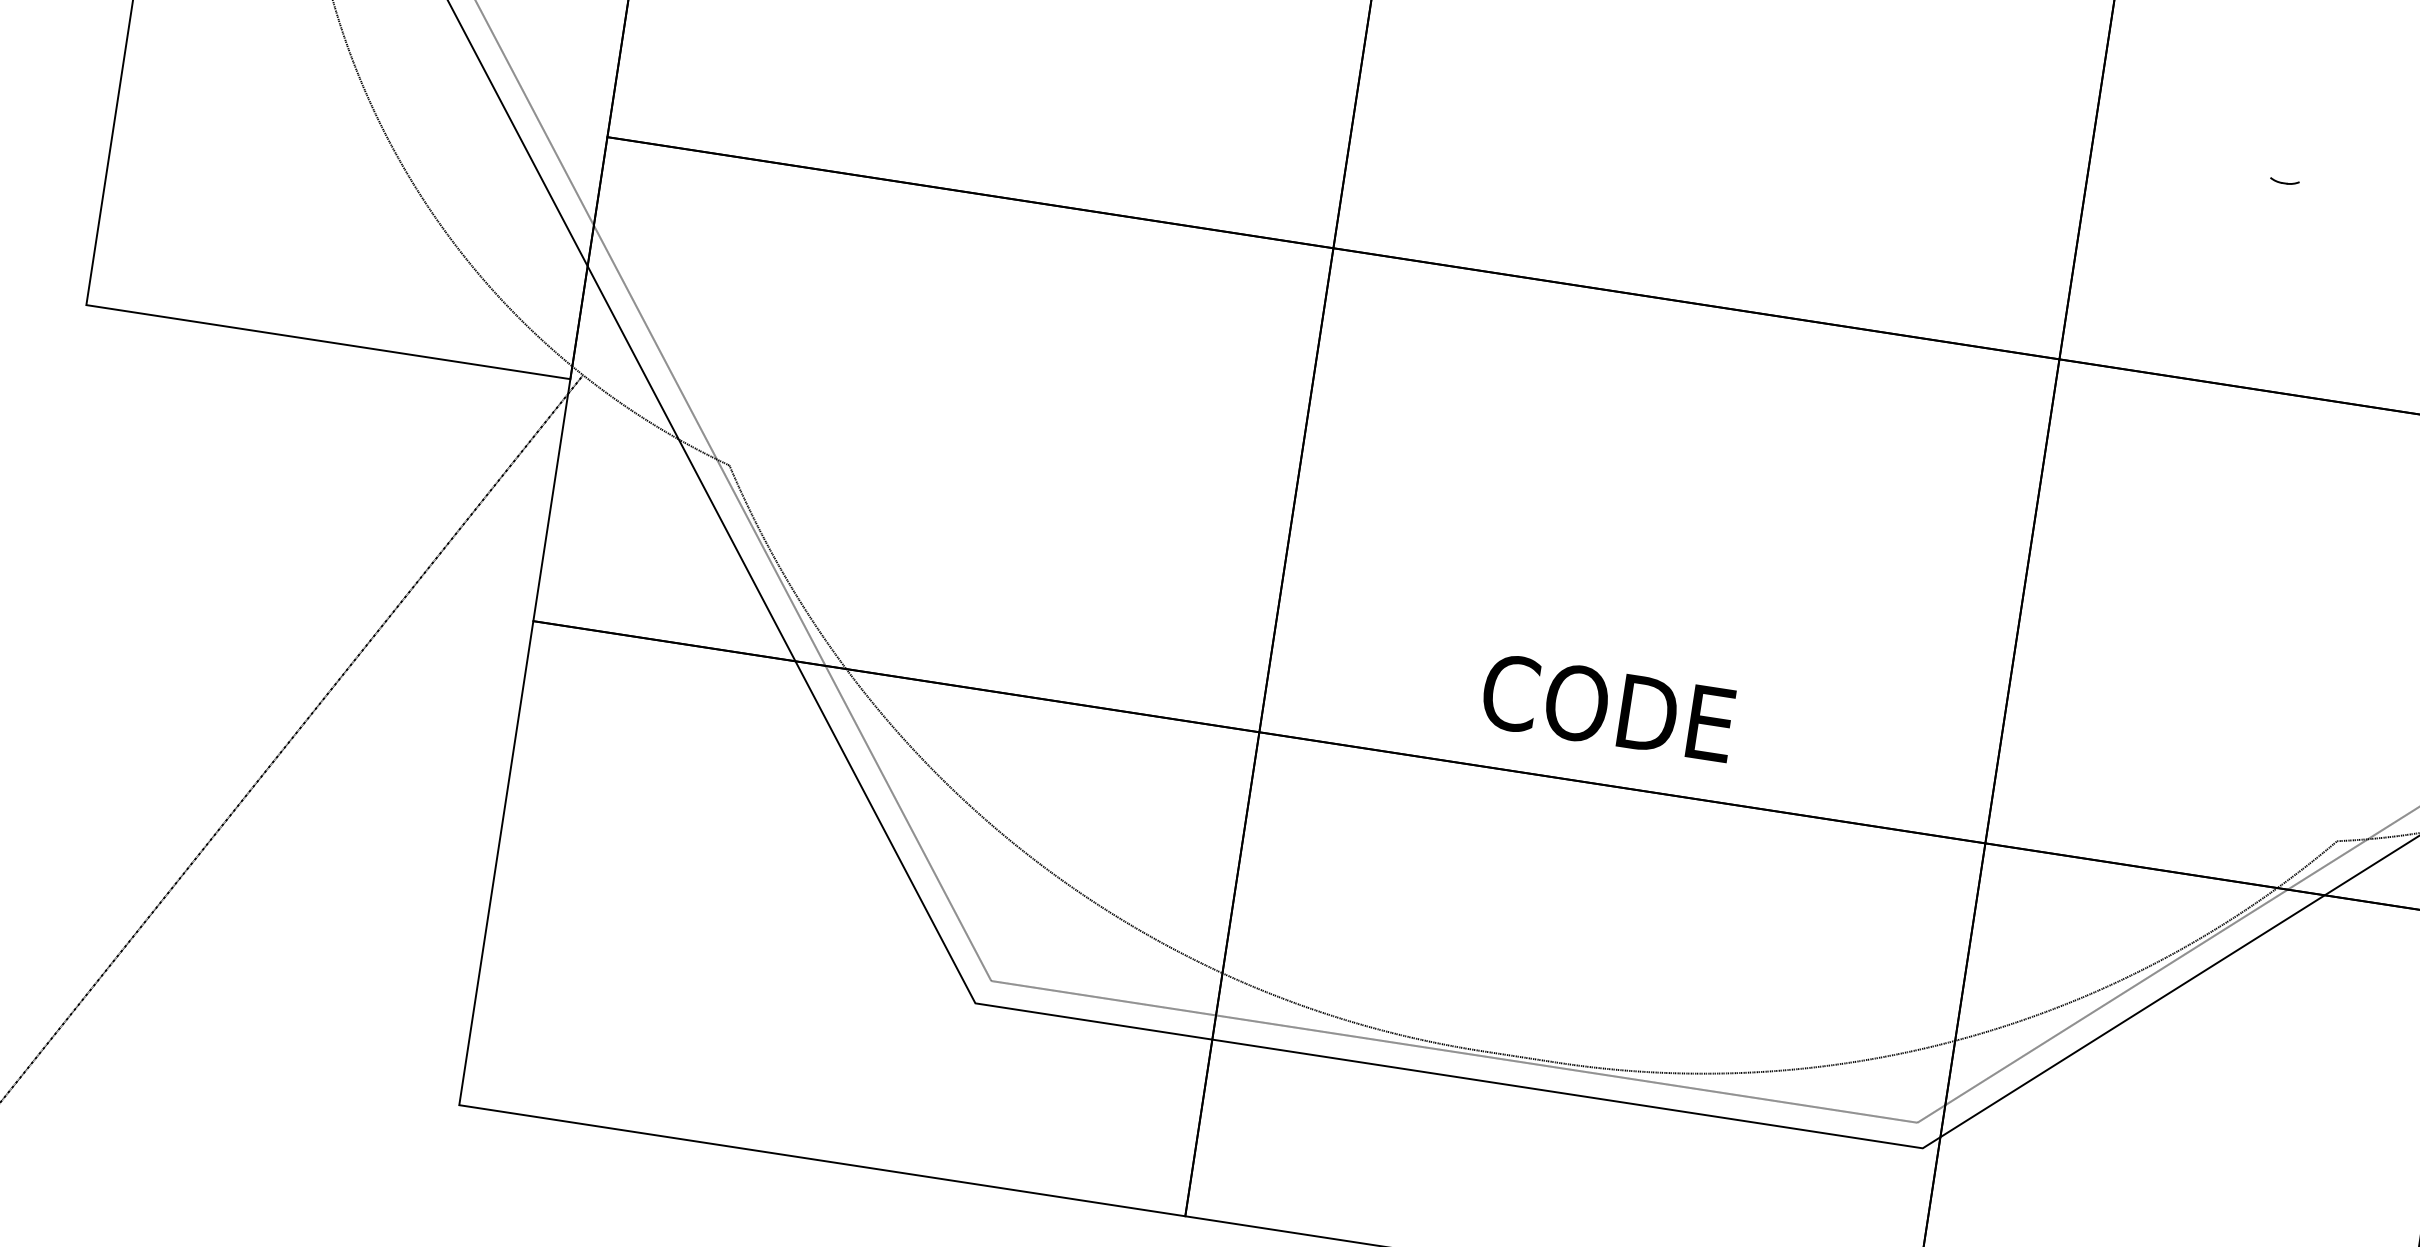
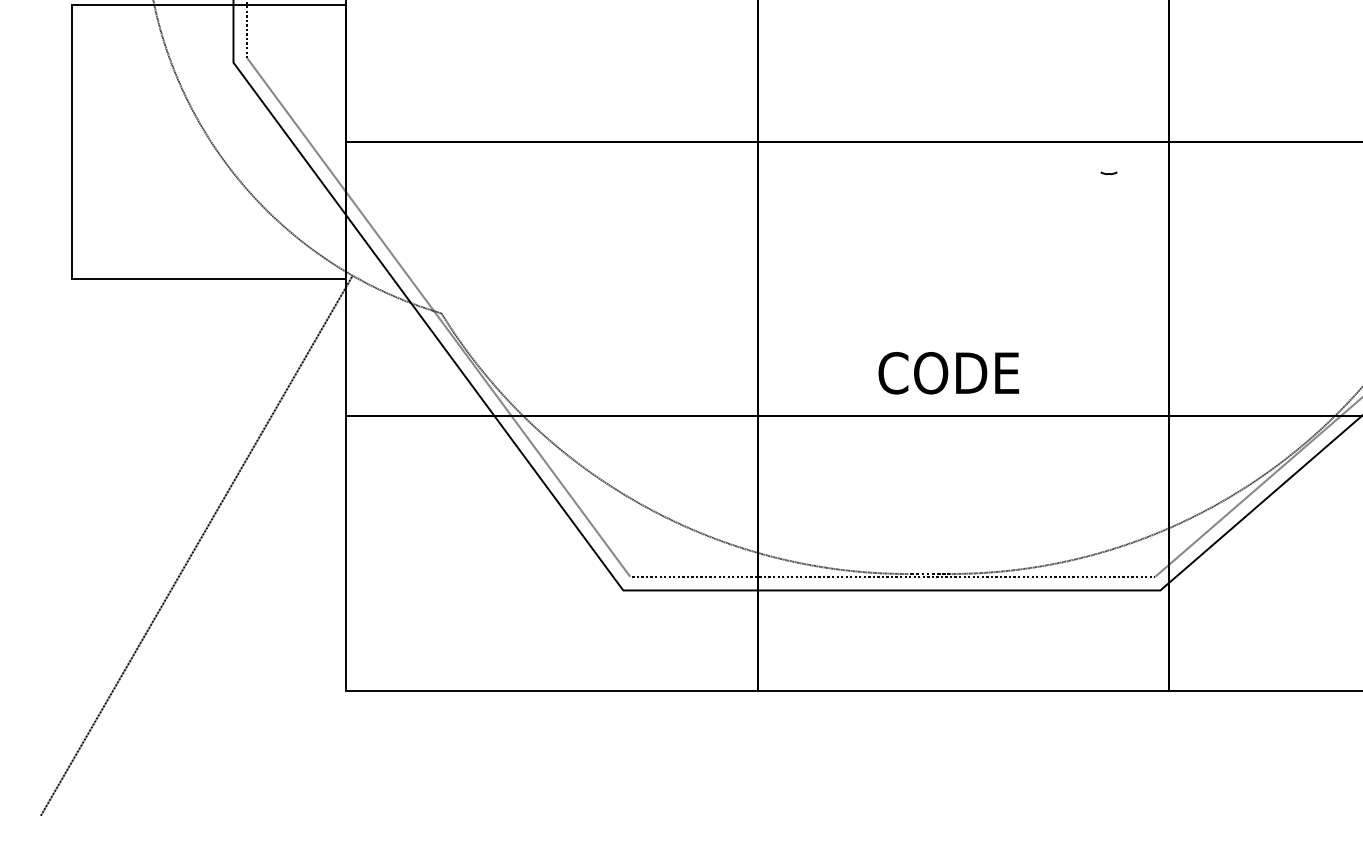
line: (2283, 181) -> (1108, 173), moved

